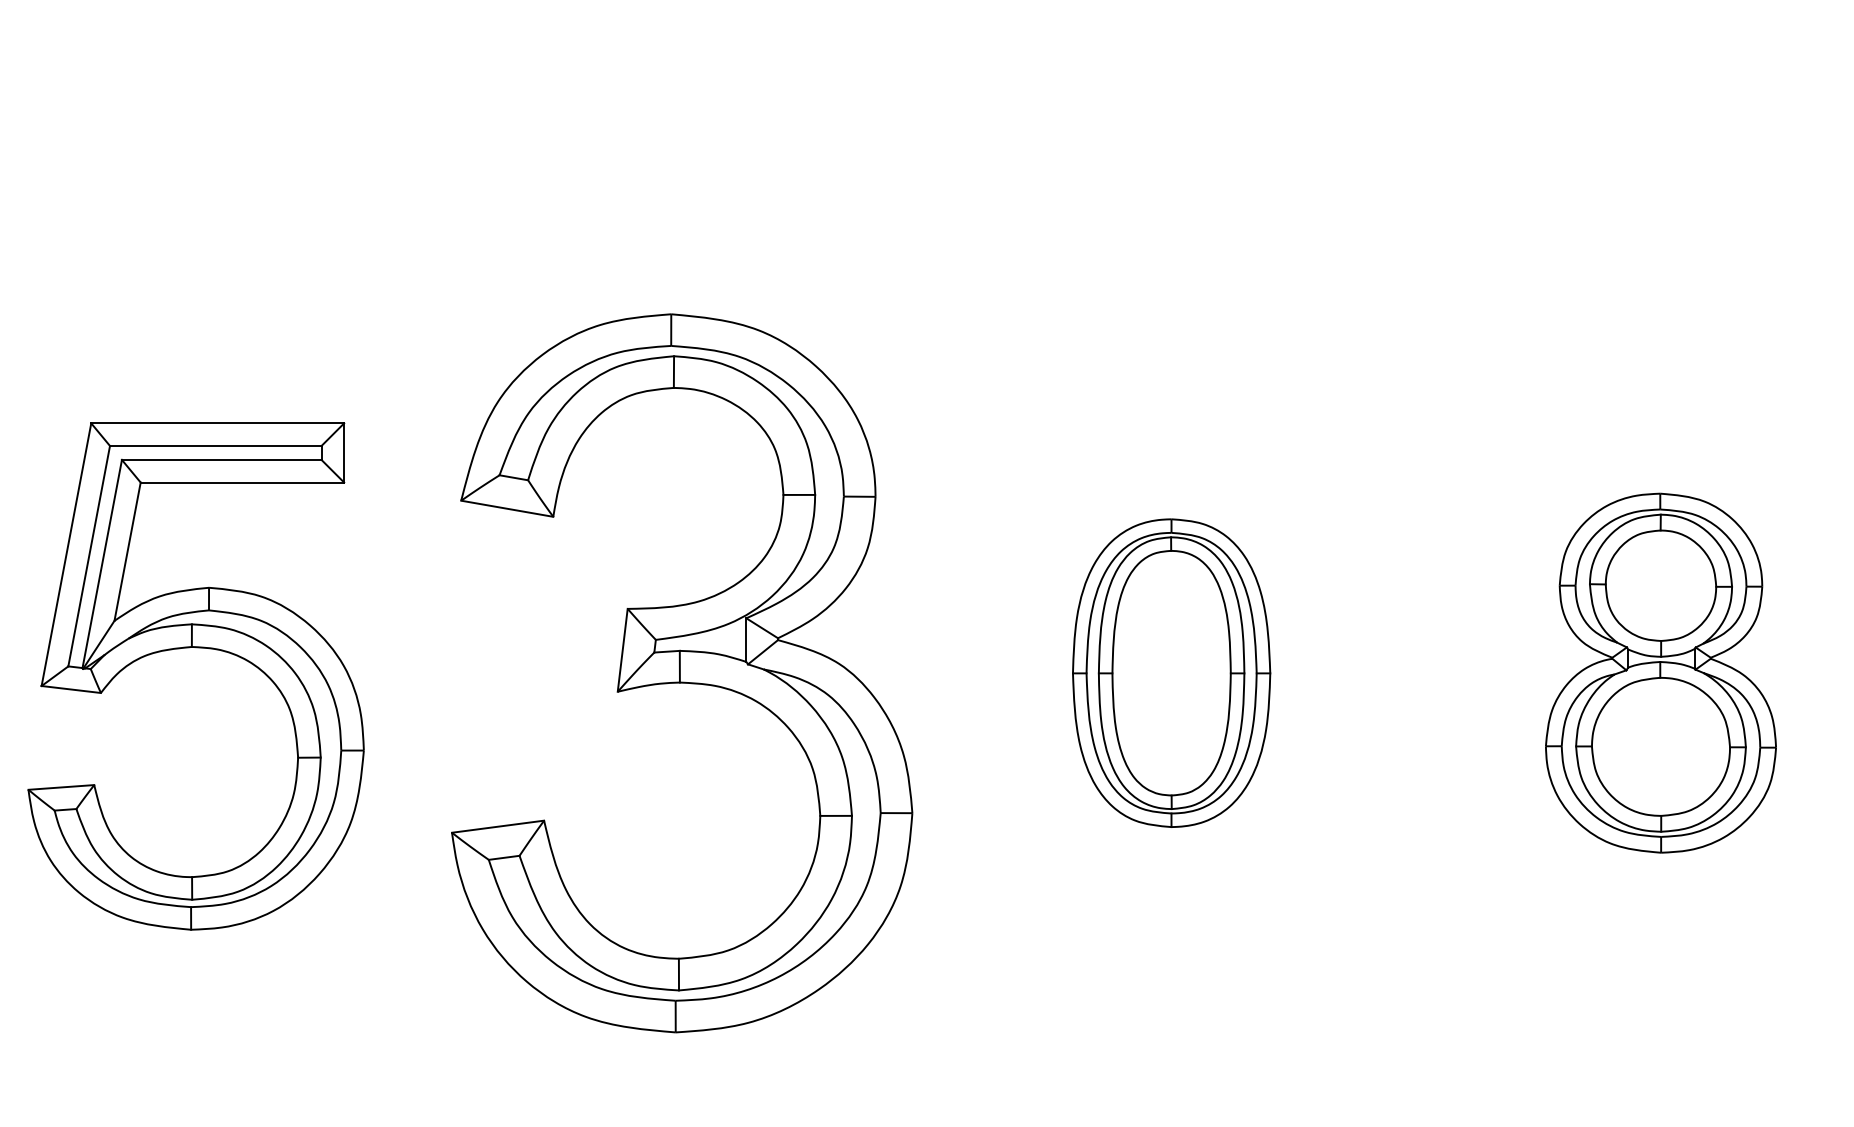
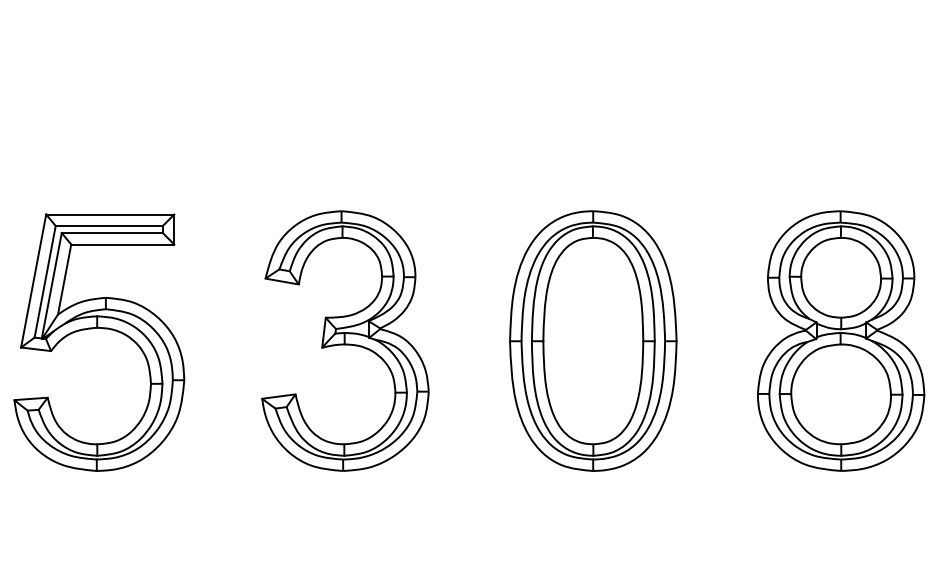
part: (682, 672) -> (345, 340), size x0.71
part: (1171, 672) -> (593, 340), size x1.67
part: (1661, 672) -> (841, 340), size x1.43

